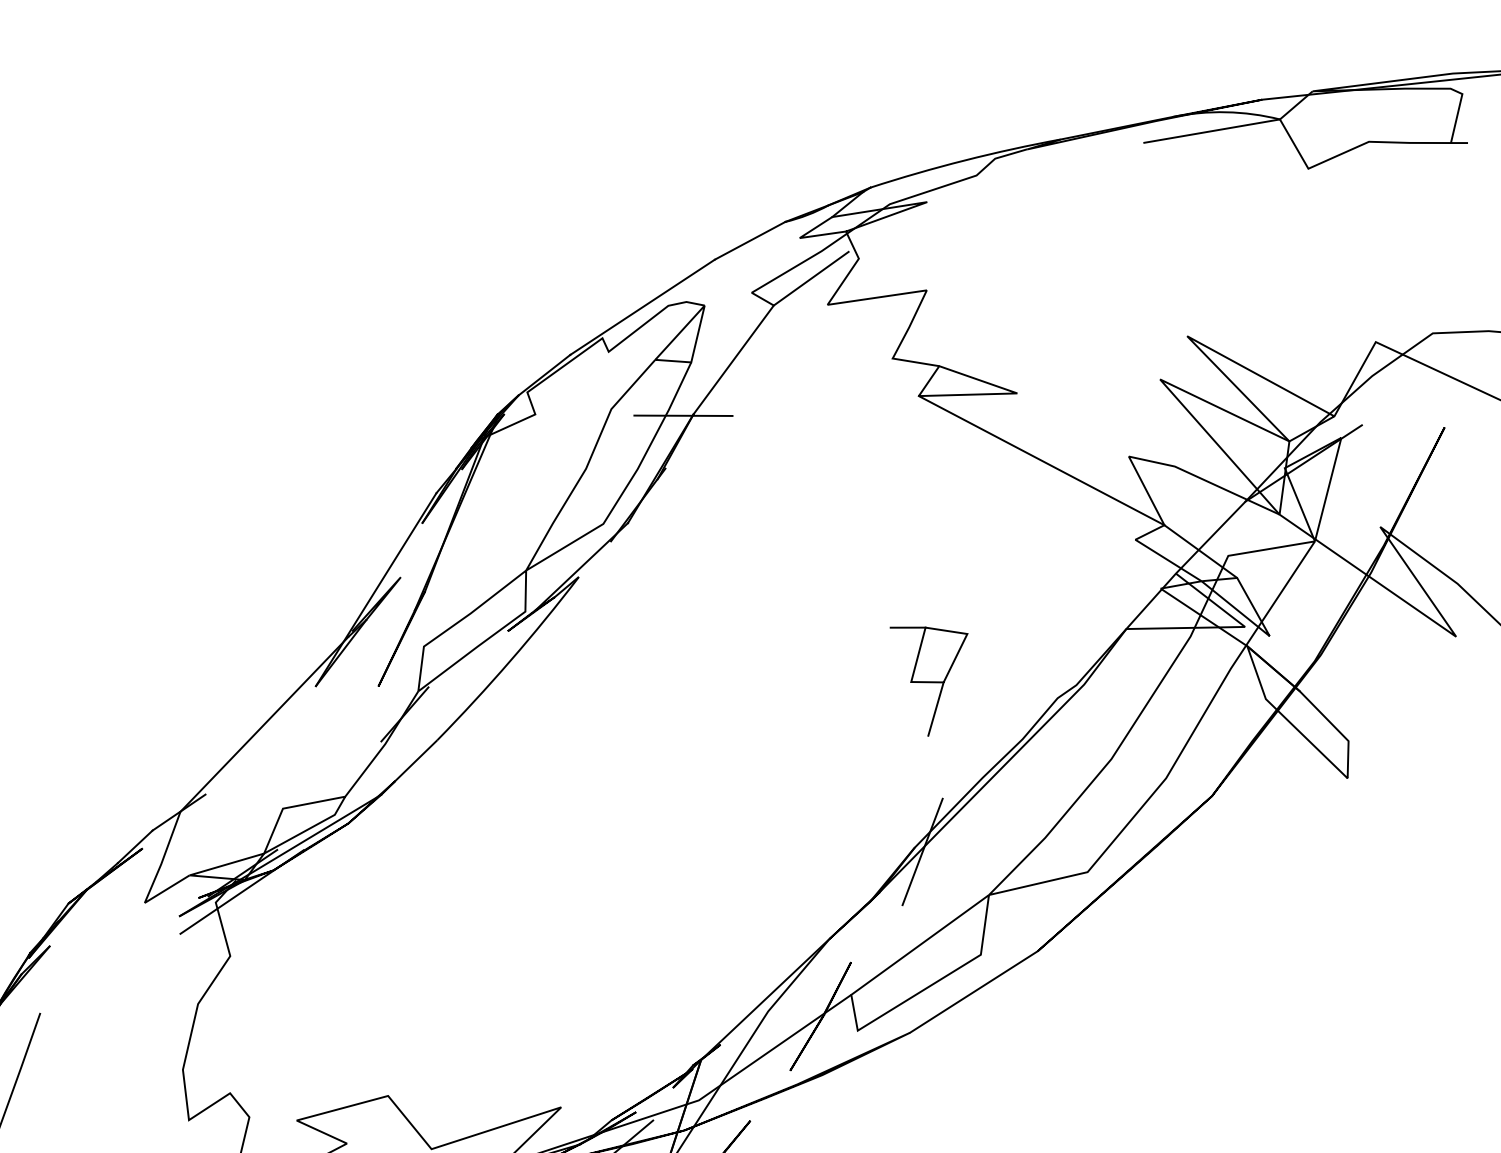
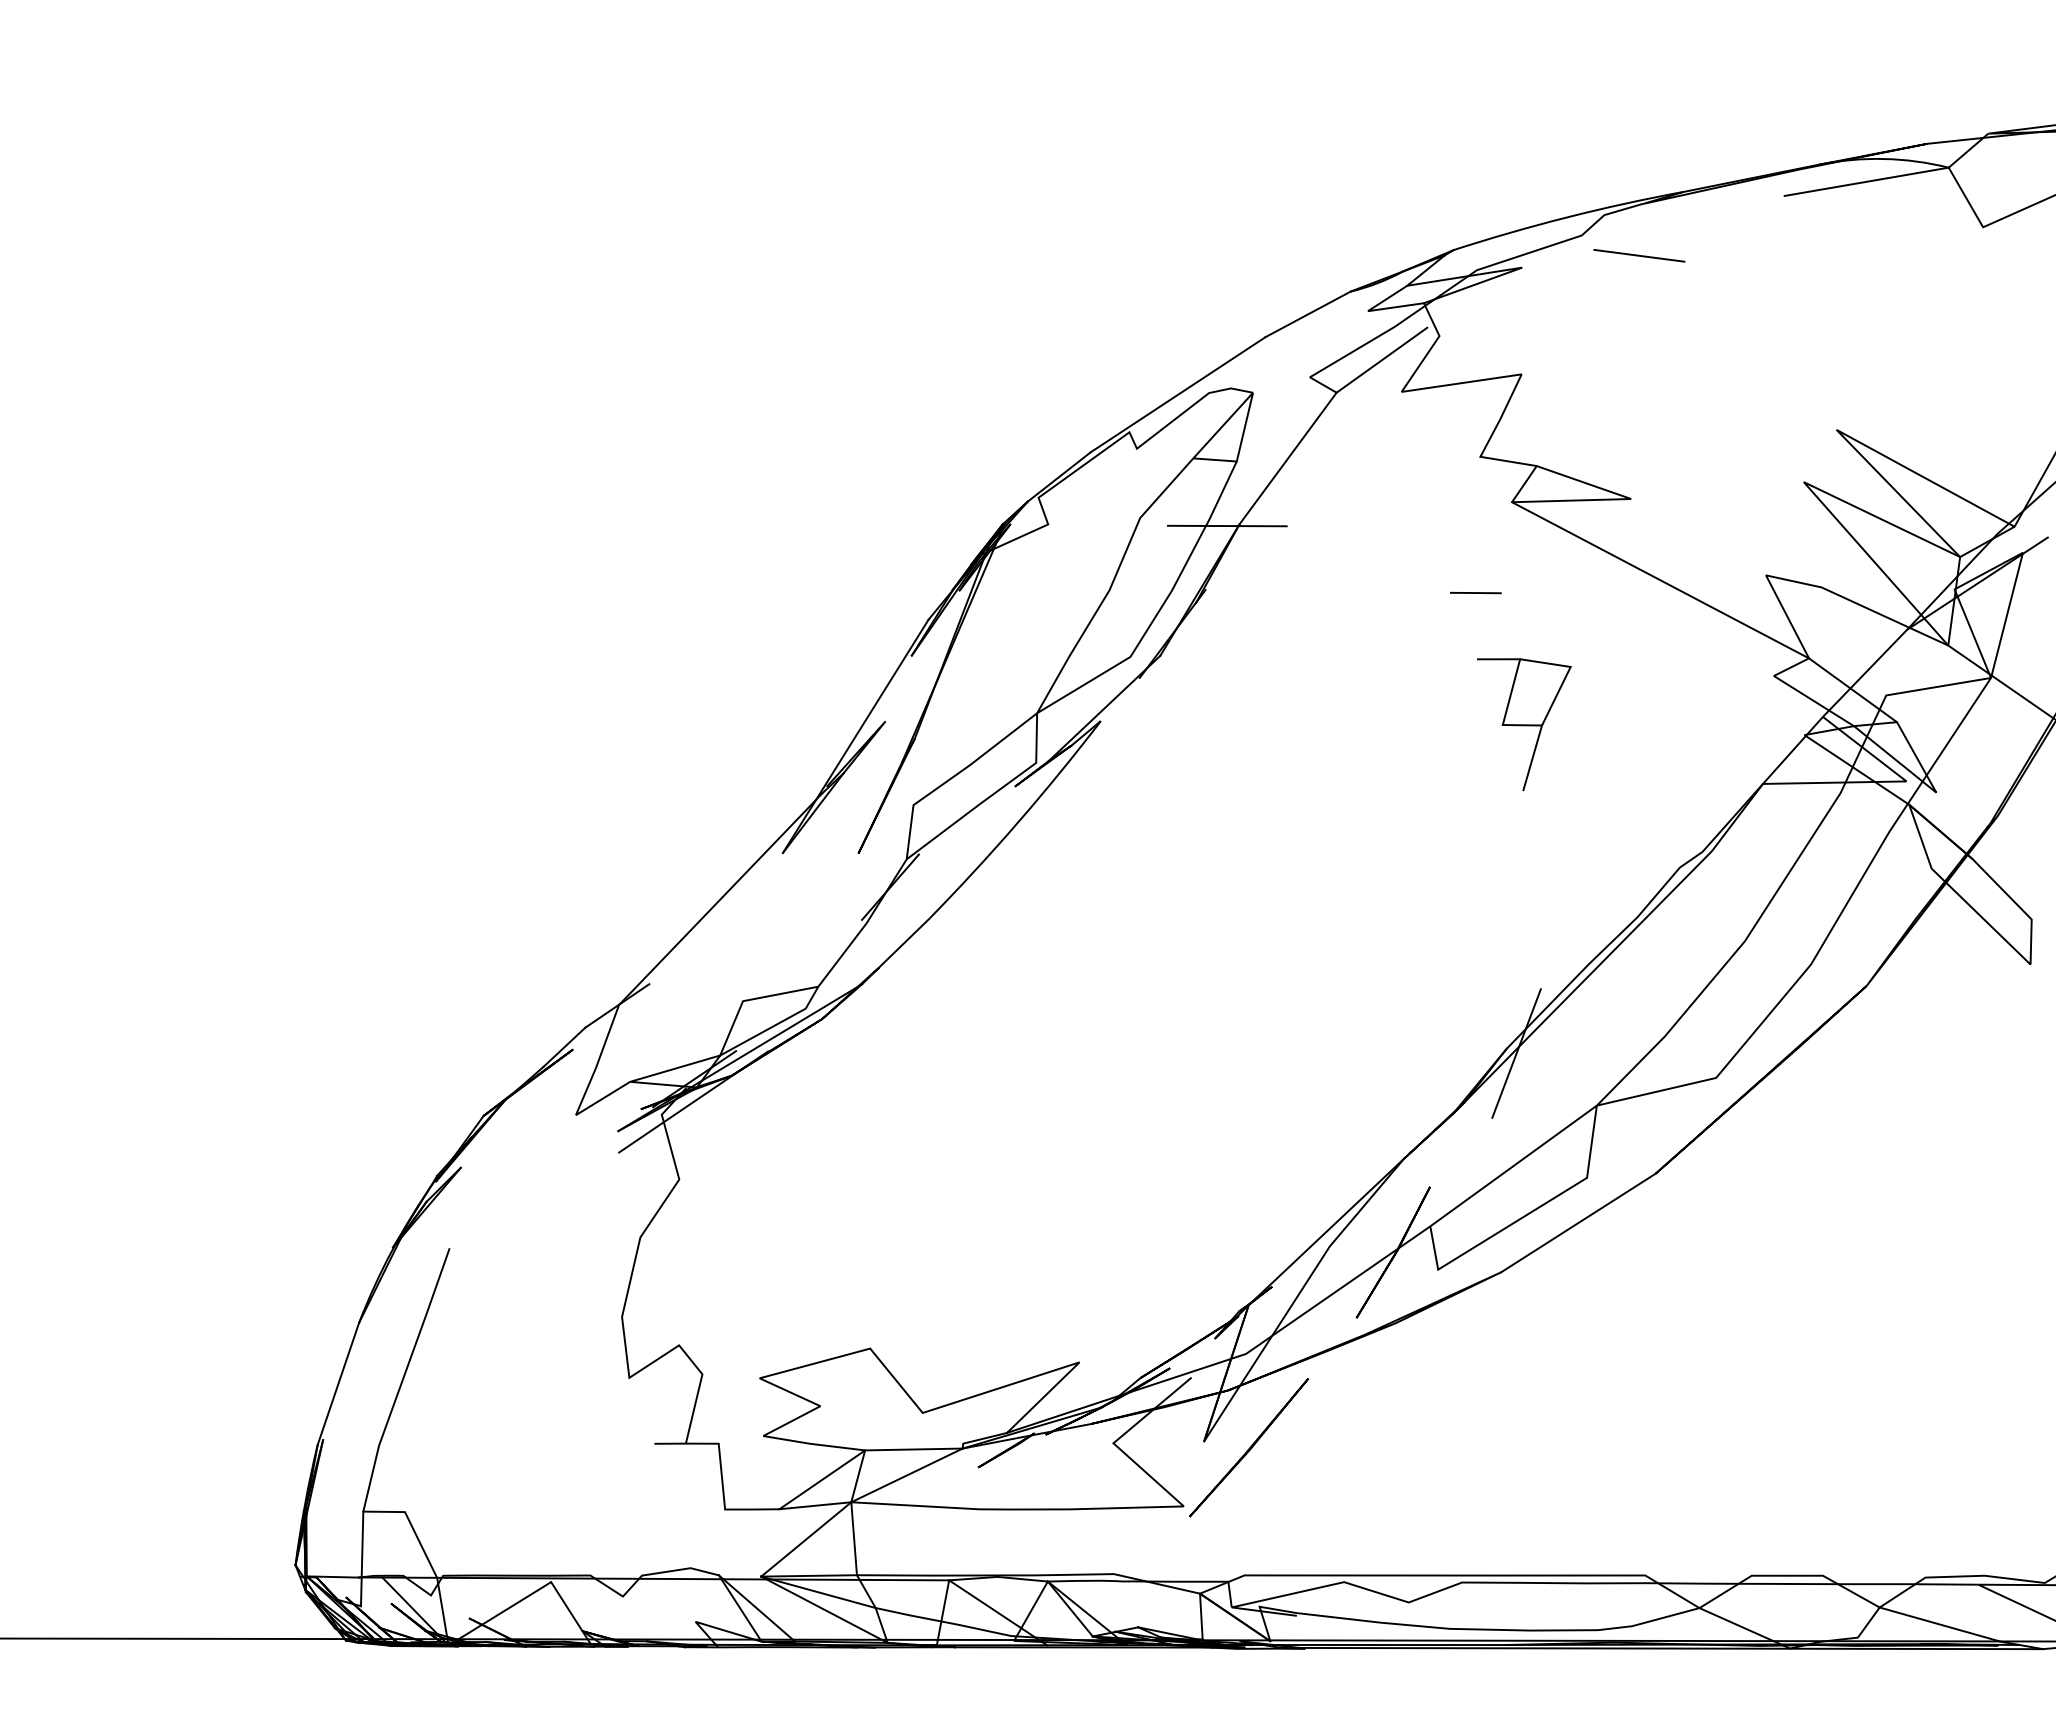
line: (1024, 192) -> (1639, 255), added
line: (888, 470) -> (1475, 592), added
part: (929, 681) -> (1524, 724), moved

